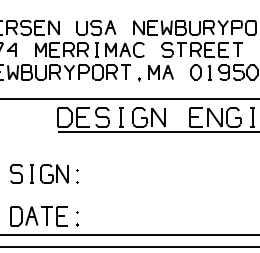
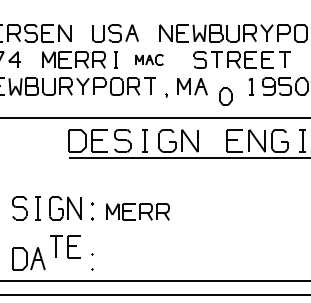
part: (124, 49) -> (149, 59), size x0.6
part: (195, 72) -> (225, 96), moved
part: (114, 176) -> (137, 211), added
part: (54, 215) -> (65, 246), moved

